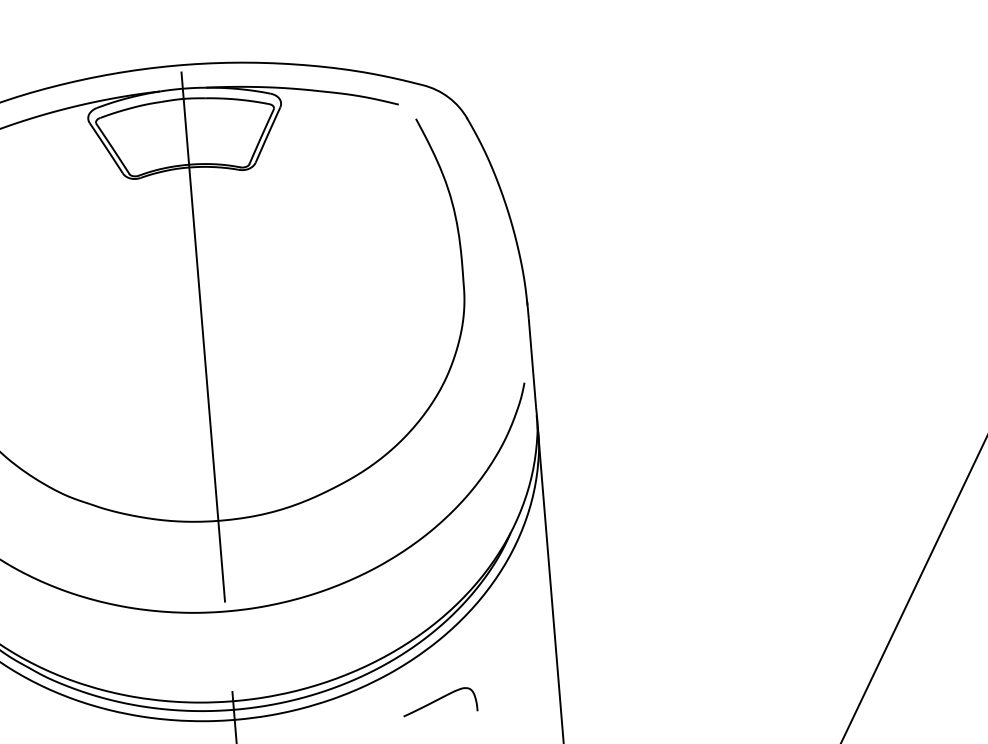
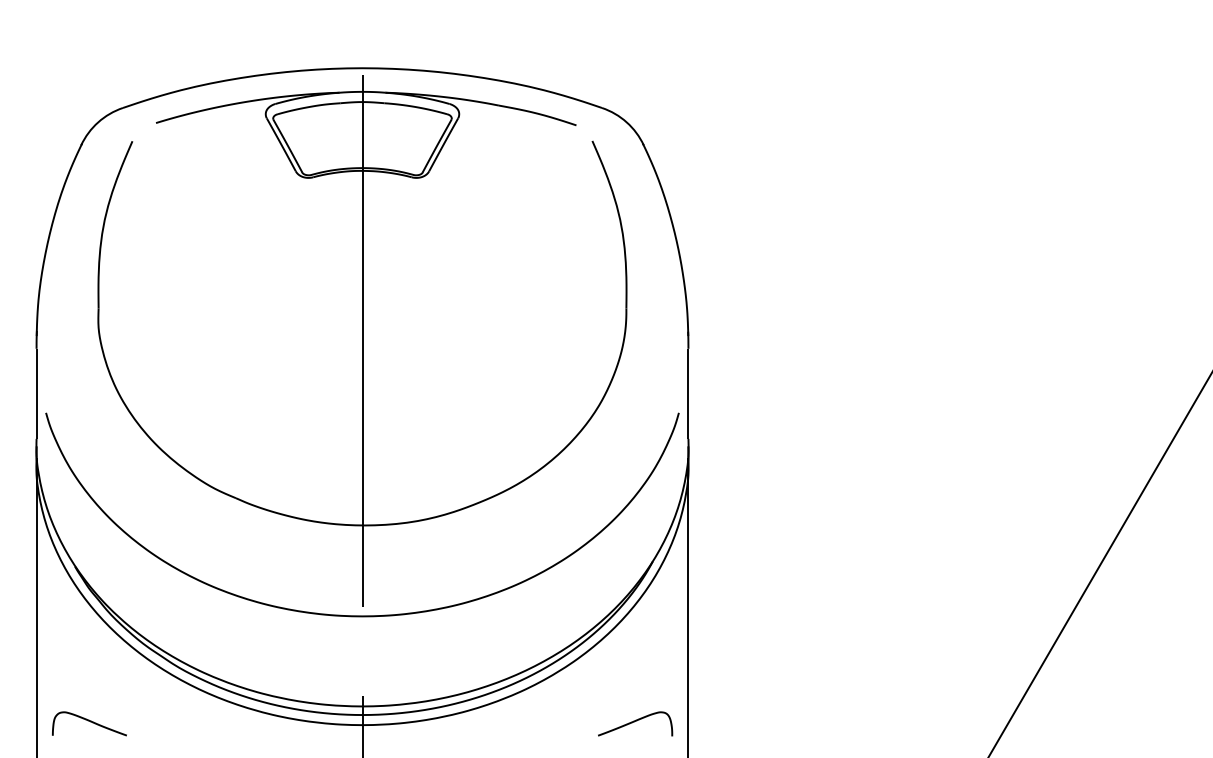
curve: (438, 700) -> (634, 722), moved

